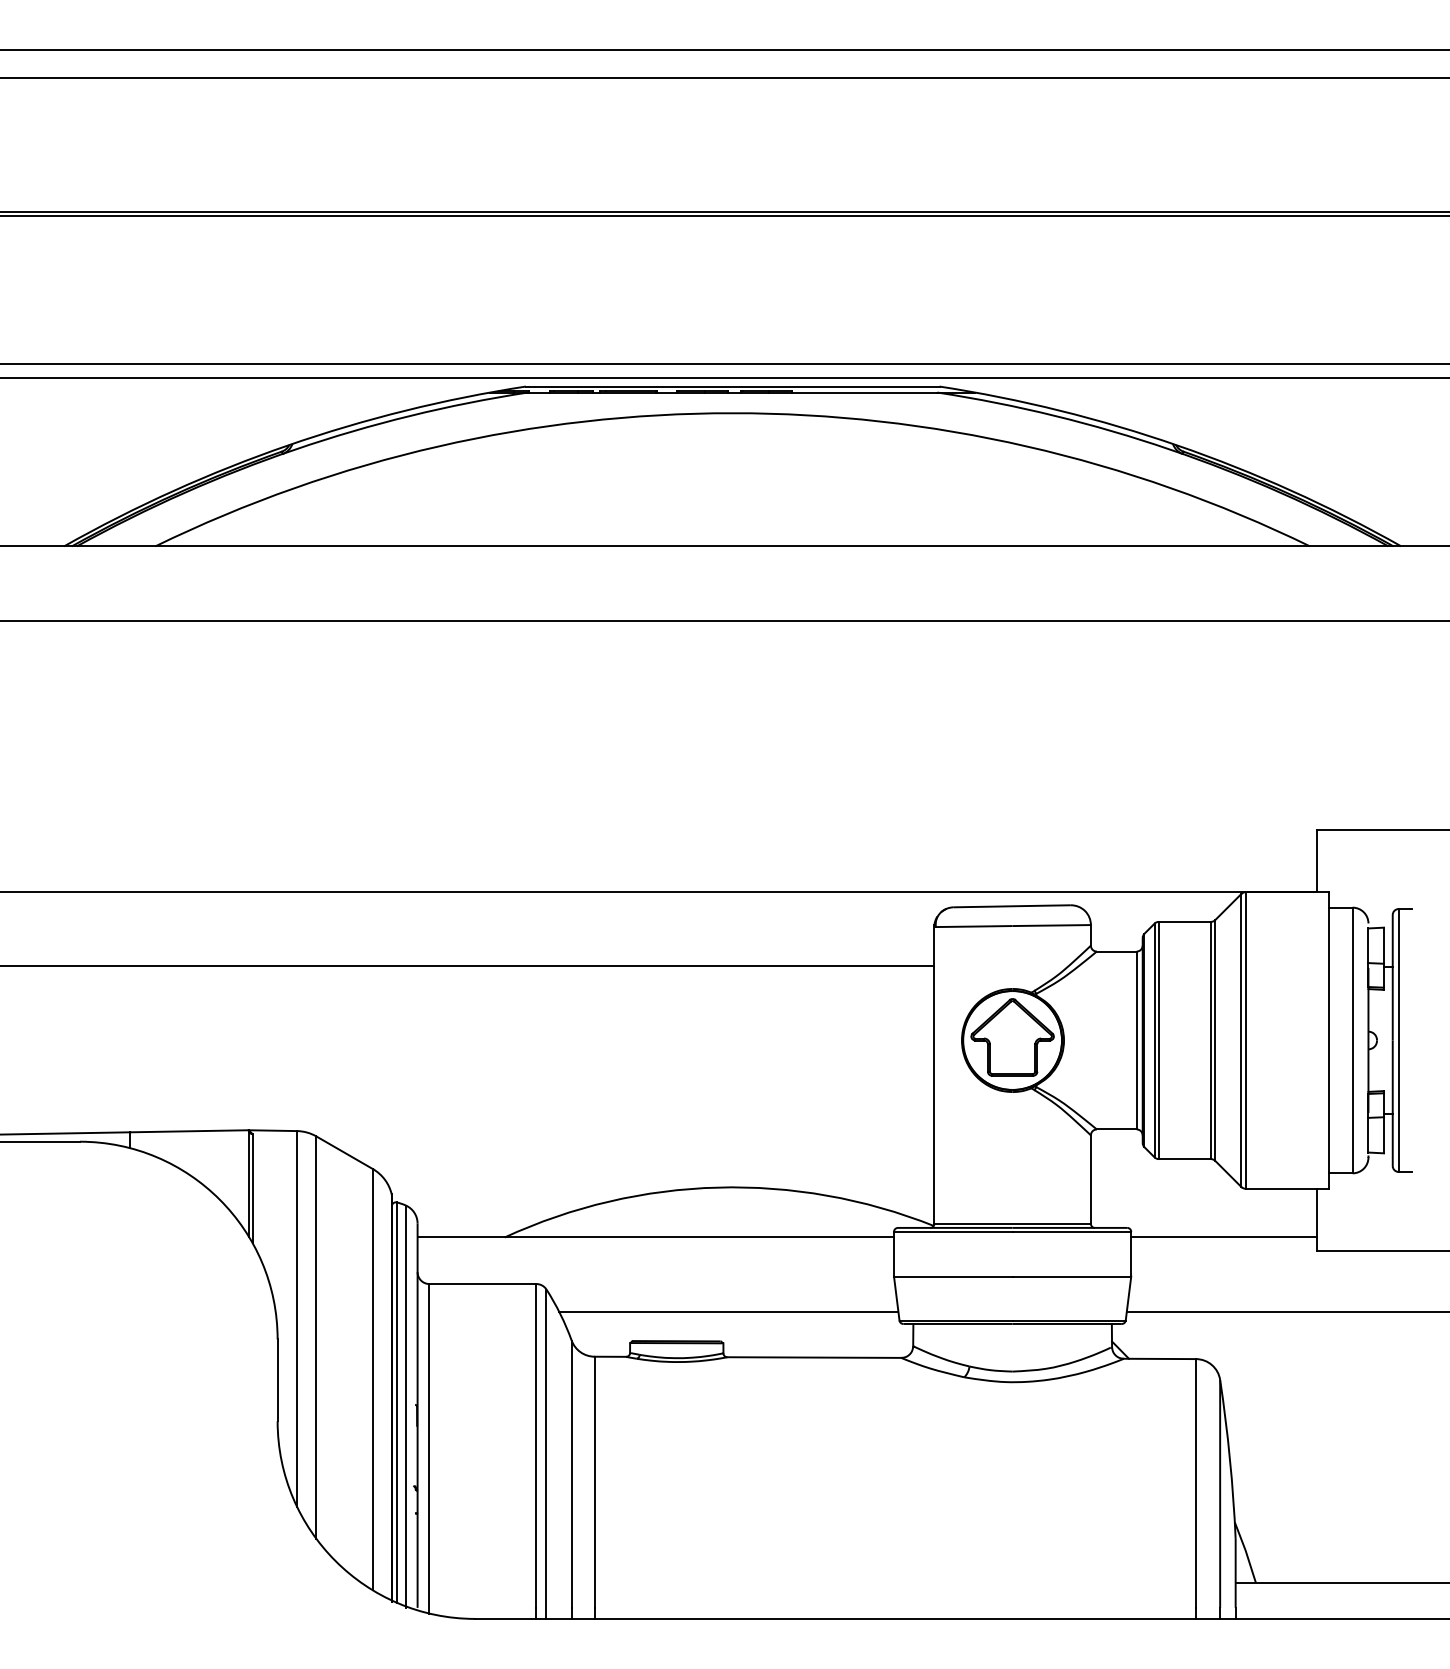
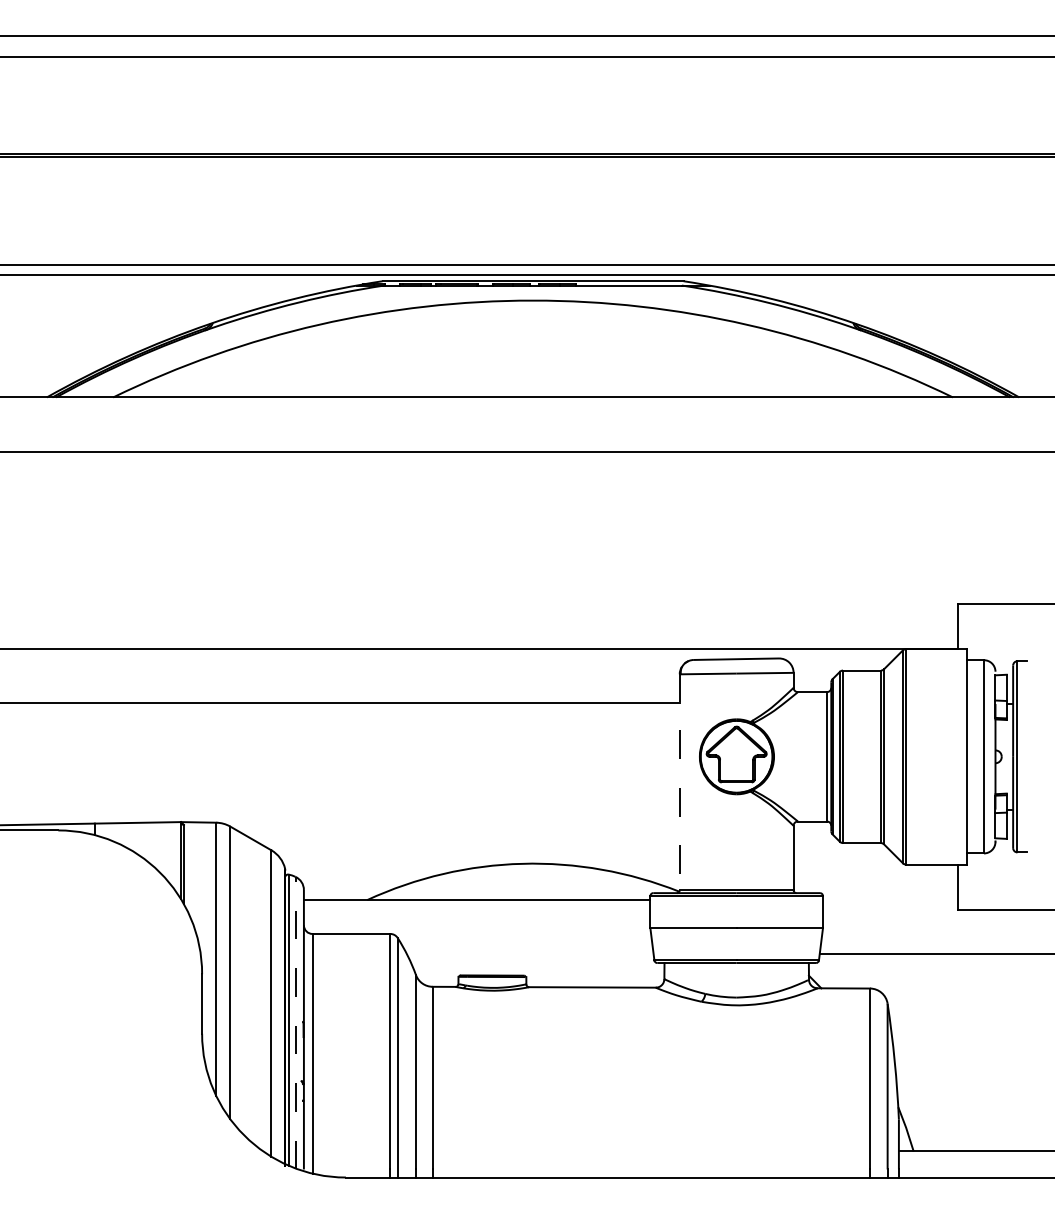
line: (934, 1074) -> (679, 781), solid -> dashed
line: (1224, 1237) -> (890, 900), removed
line: (728, 1311) -> (530, 953), removed
line: (406, 1406) -> (295, 1023), solid -> dashed

